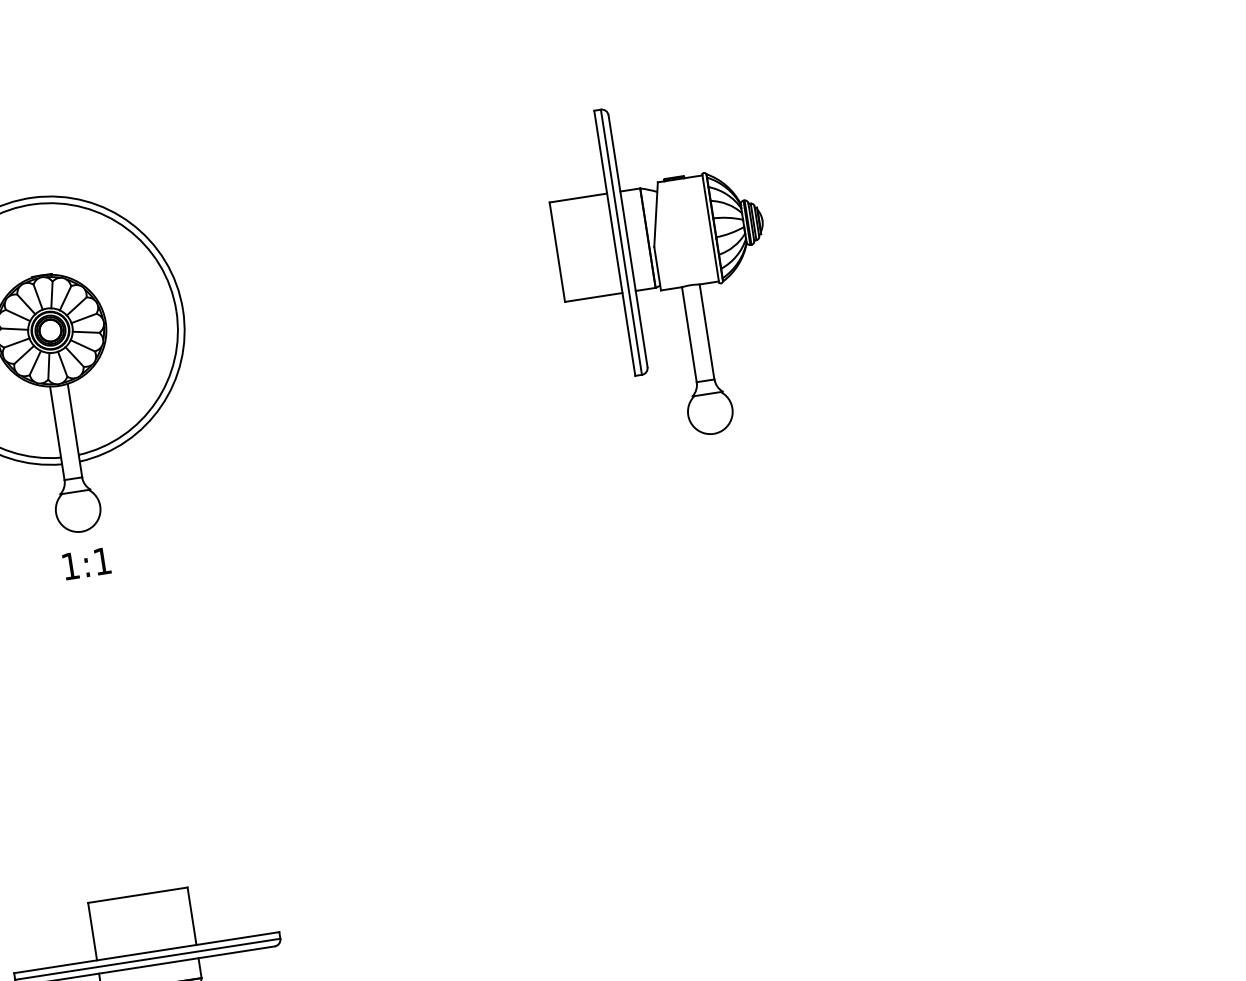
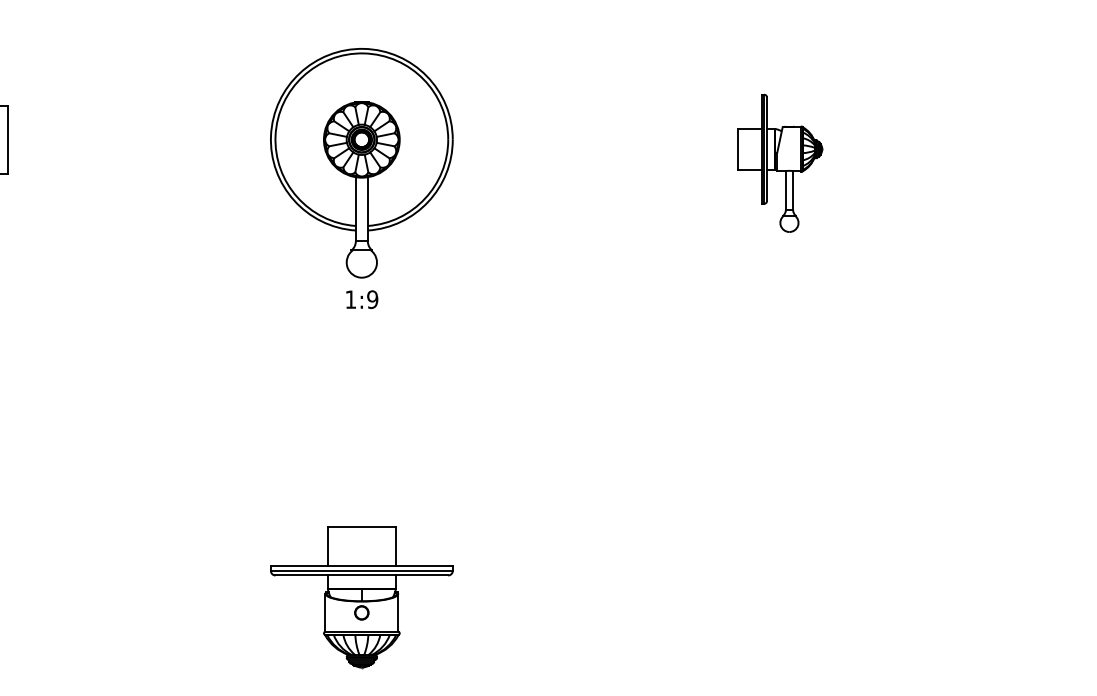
part: (666, 270) -> (780, 163), size x0.6
text: (102, 561) -> (372, 299), 1:1 -> 1:9

